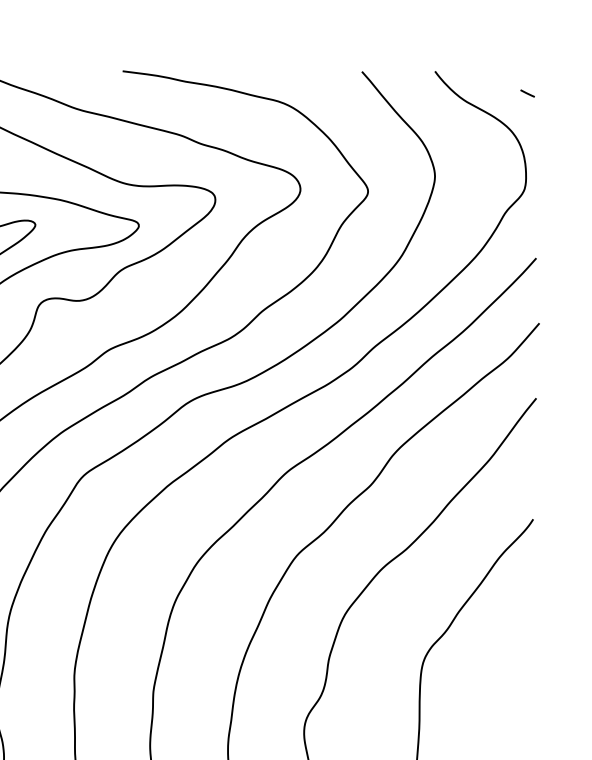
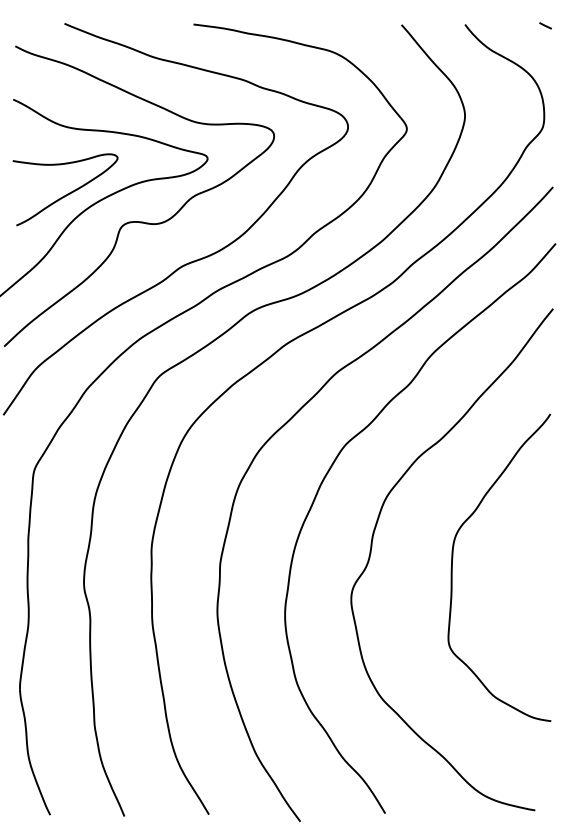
line: (527, 93) -> (545, 25), moved

